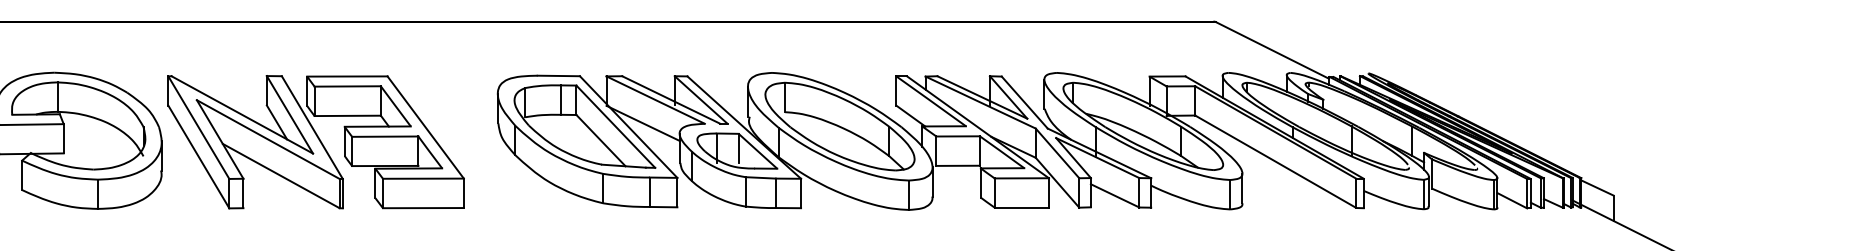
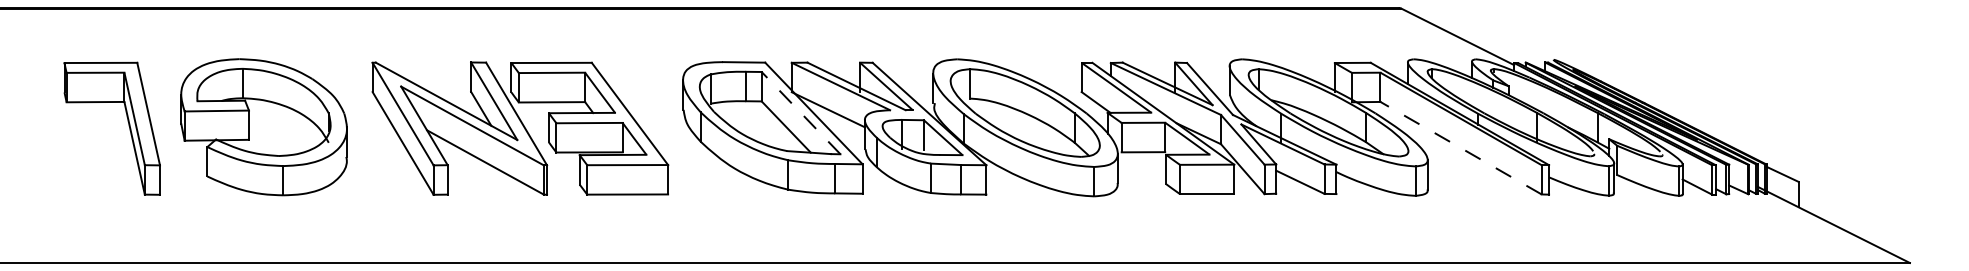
line: (616, 127) -> (801, 113), solid -> dashed
part: (316, 142) -> (520, 128), moved
line: (1275, 162) -> (1460, 148), solid -> dashed

